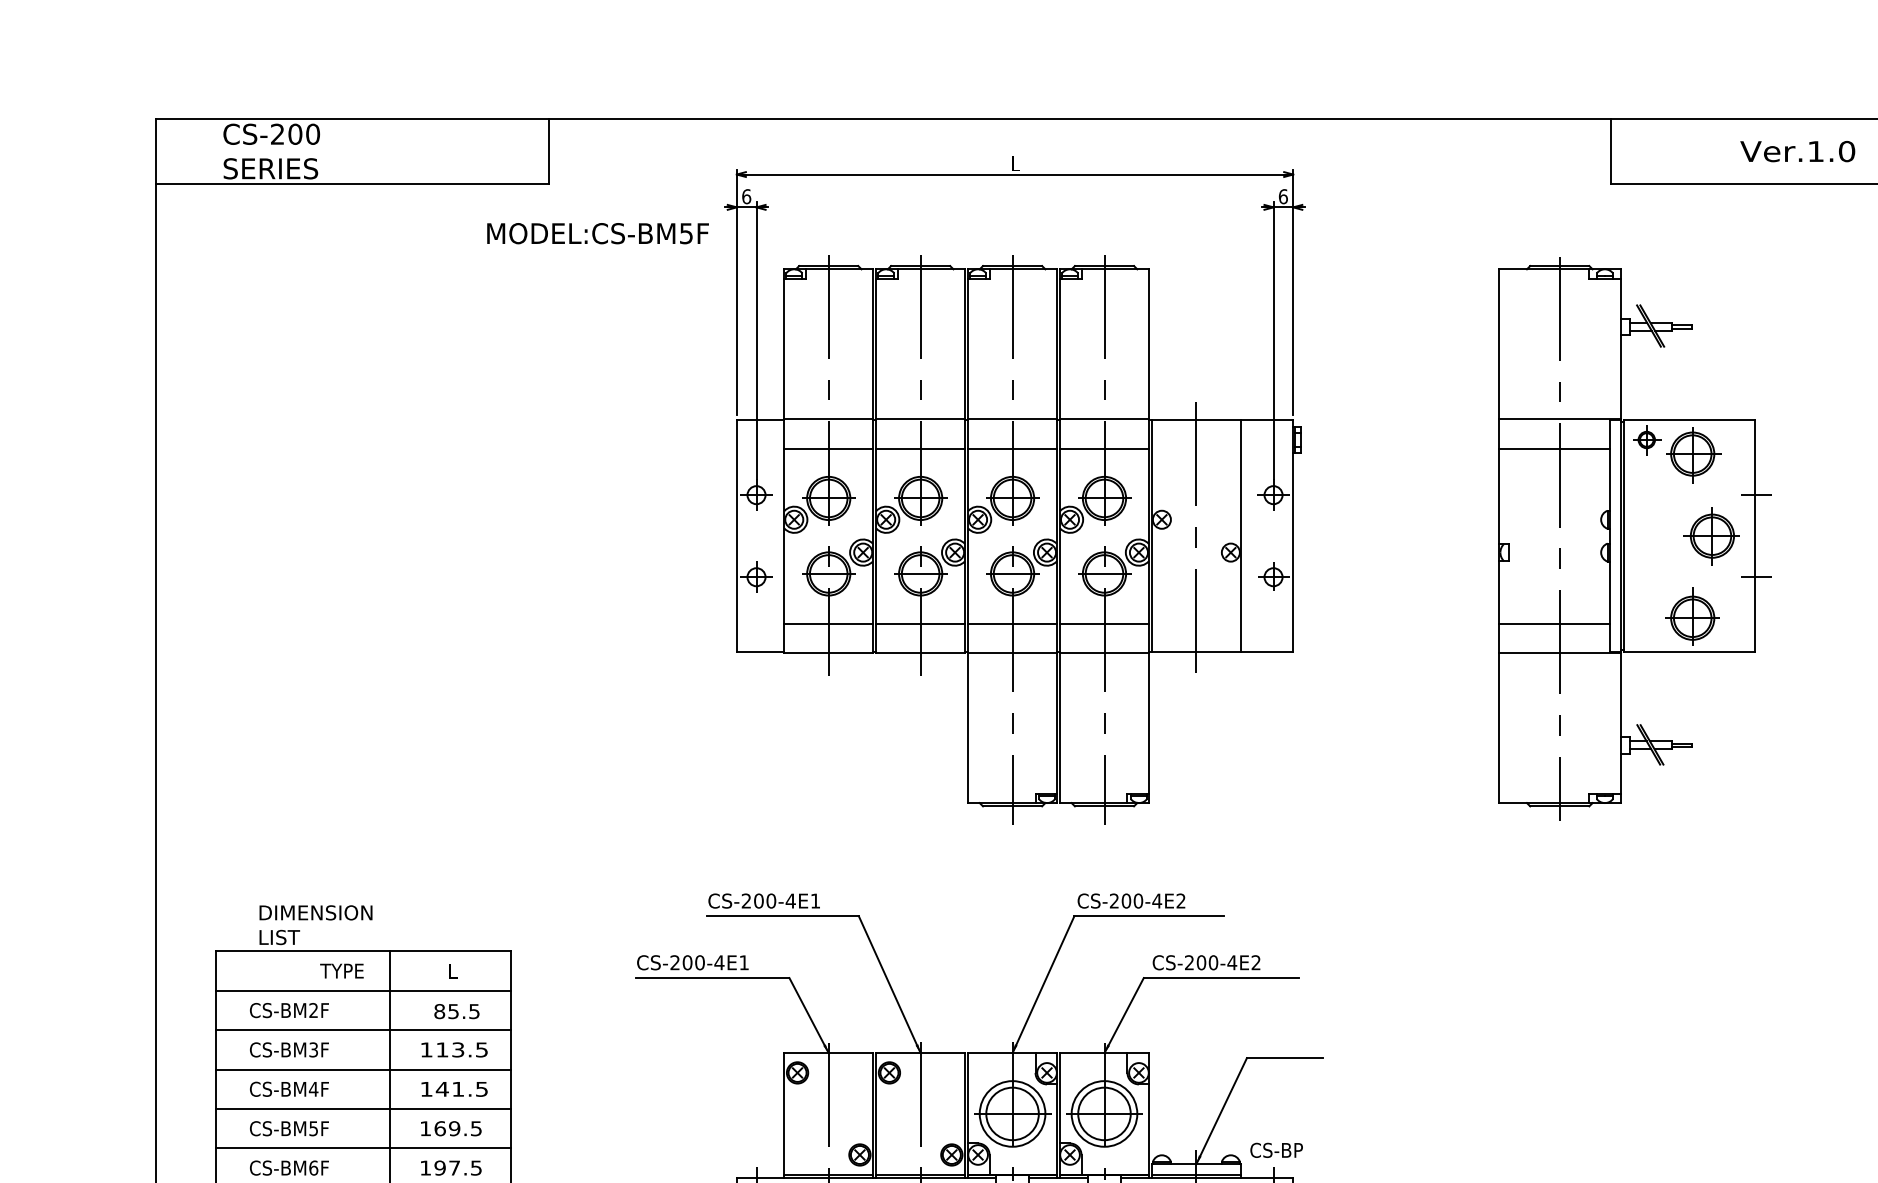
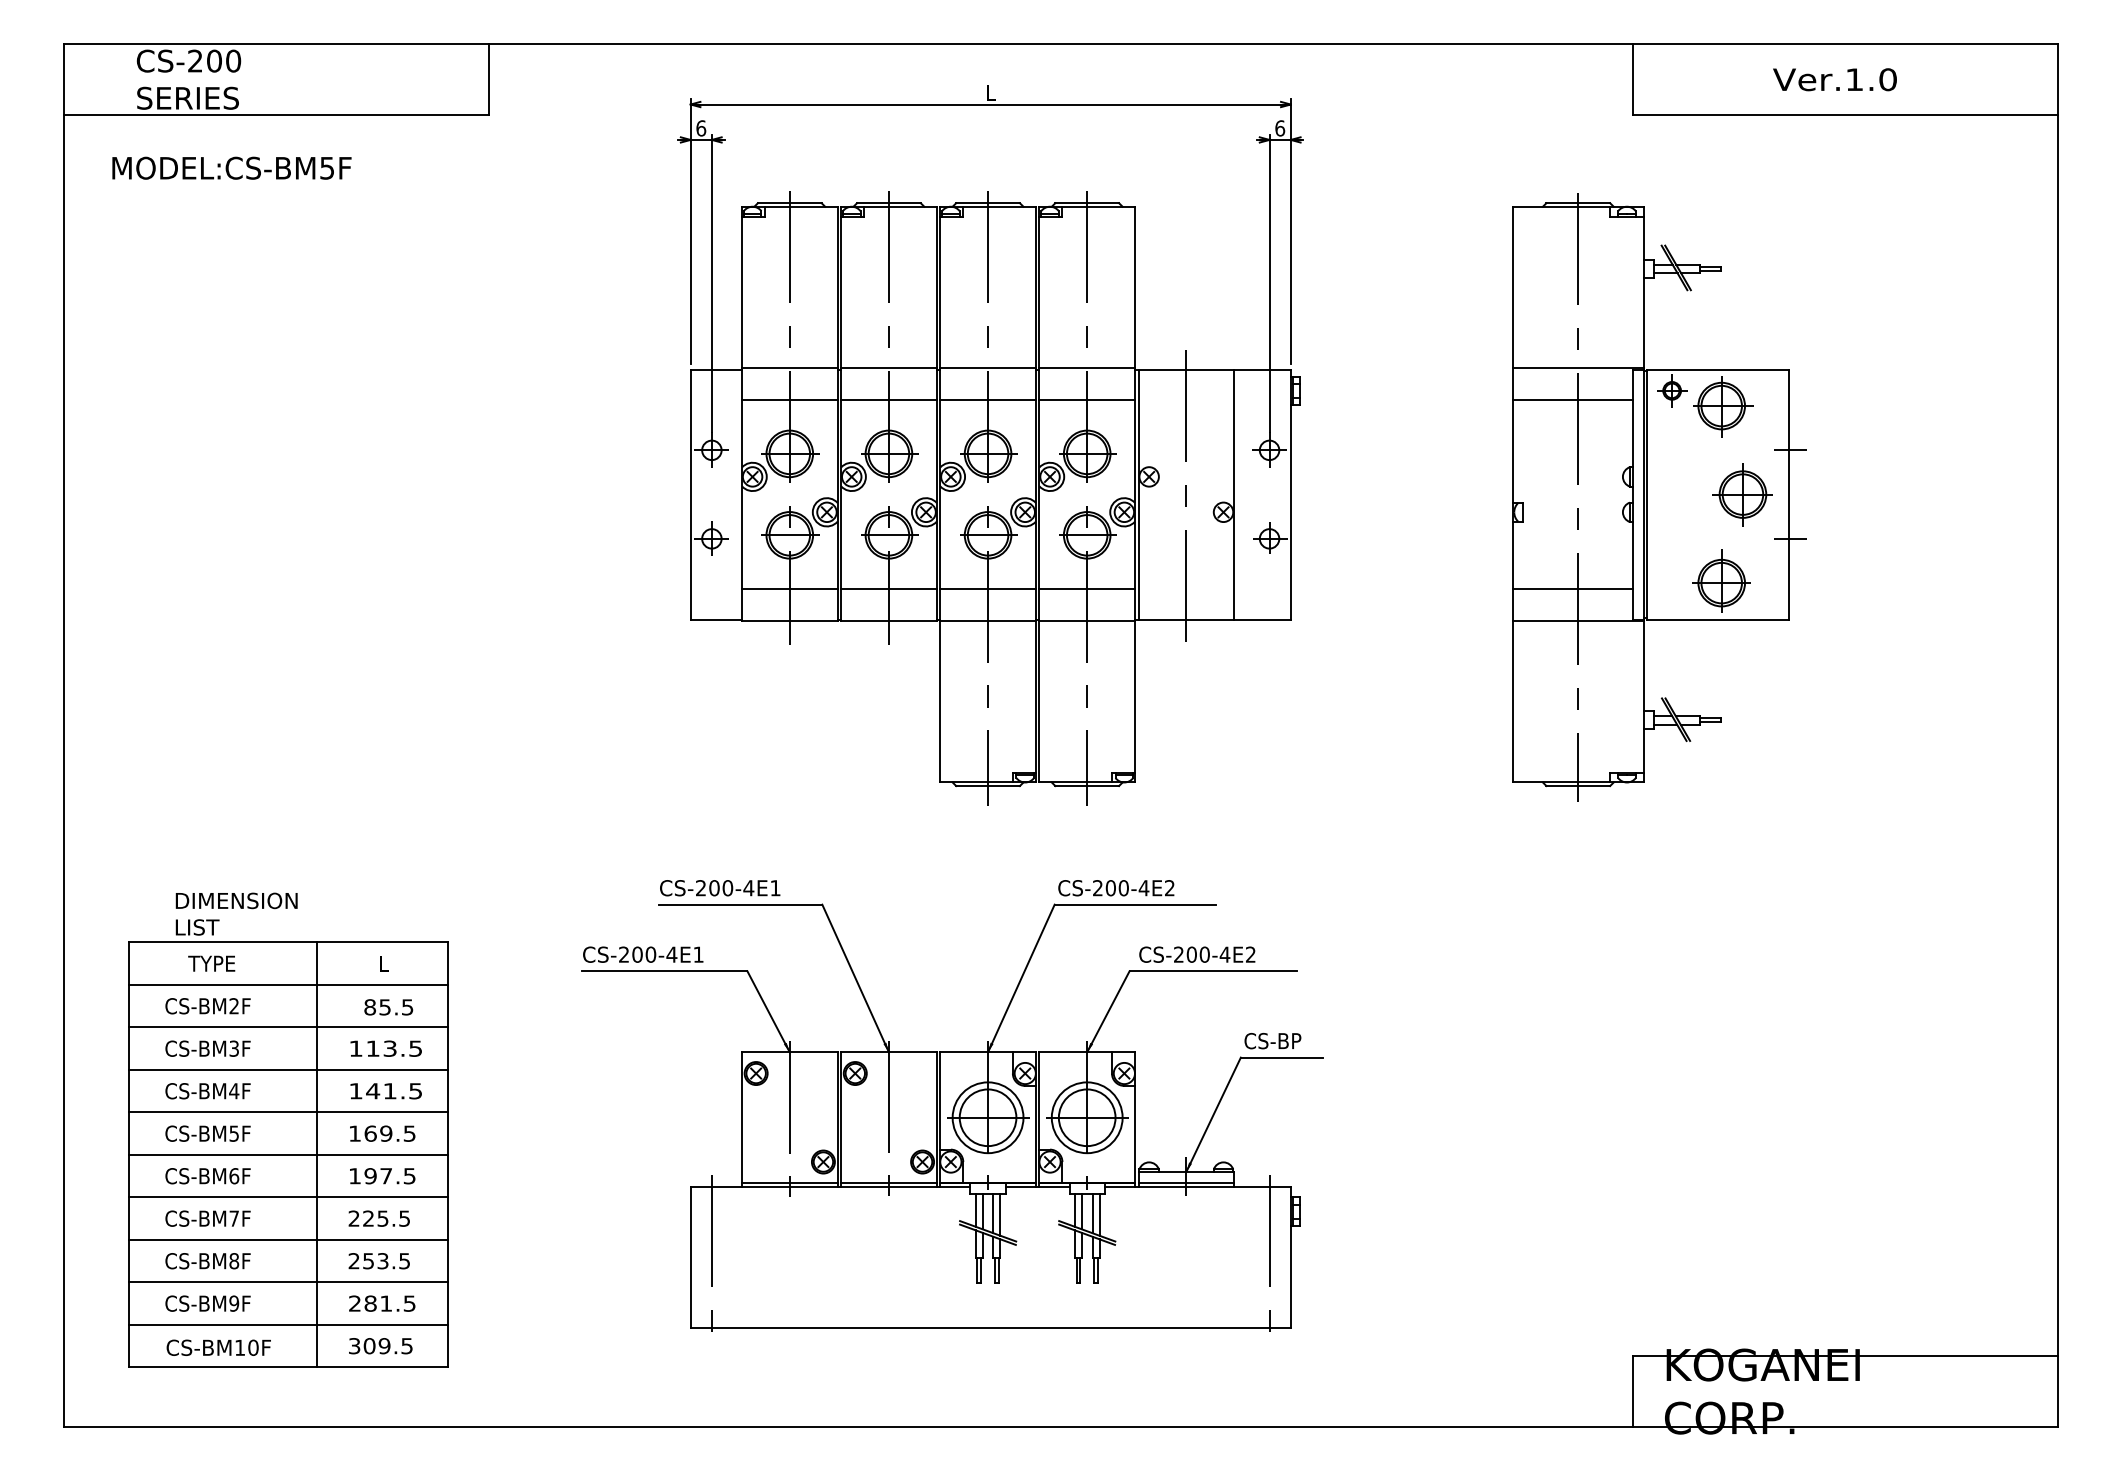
text: (597, 232) -> (231, 167), moved
text: (341, 970) -> (211, 963), moved
text: (1276, 1150) -> (1272, 1041), moved

